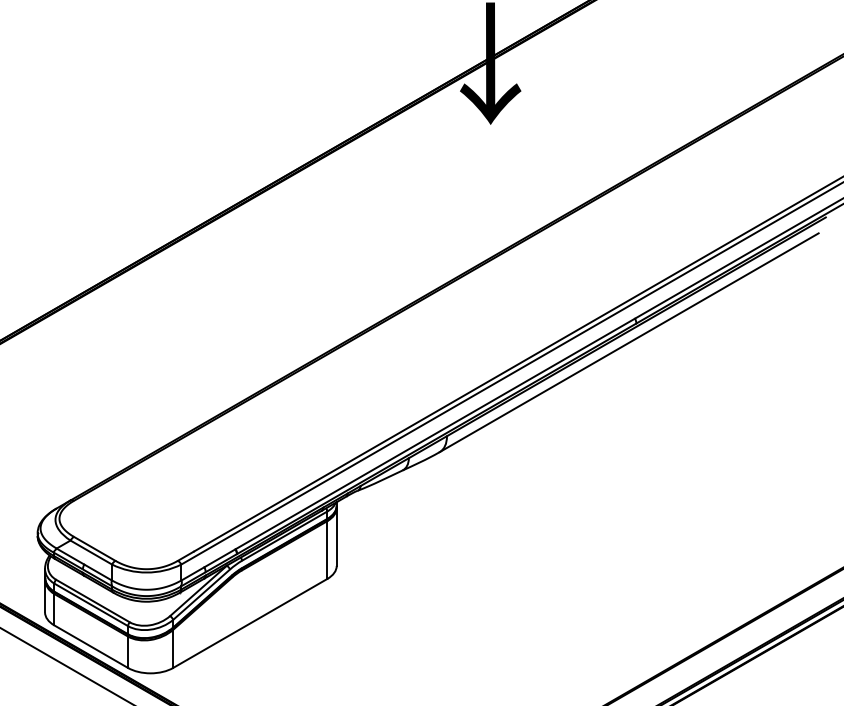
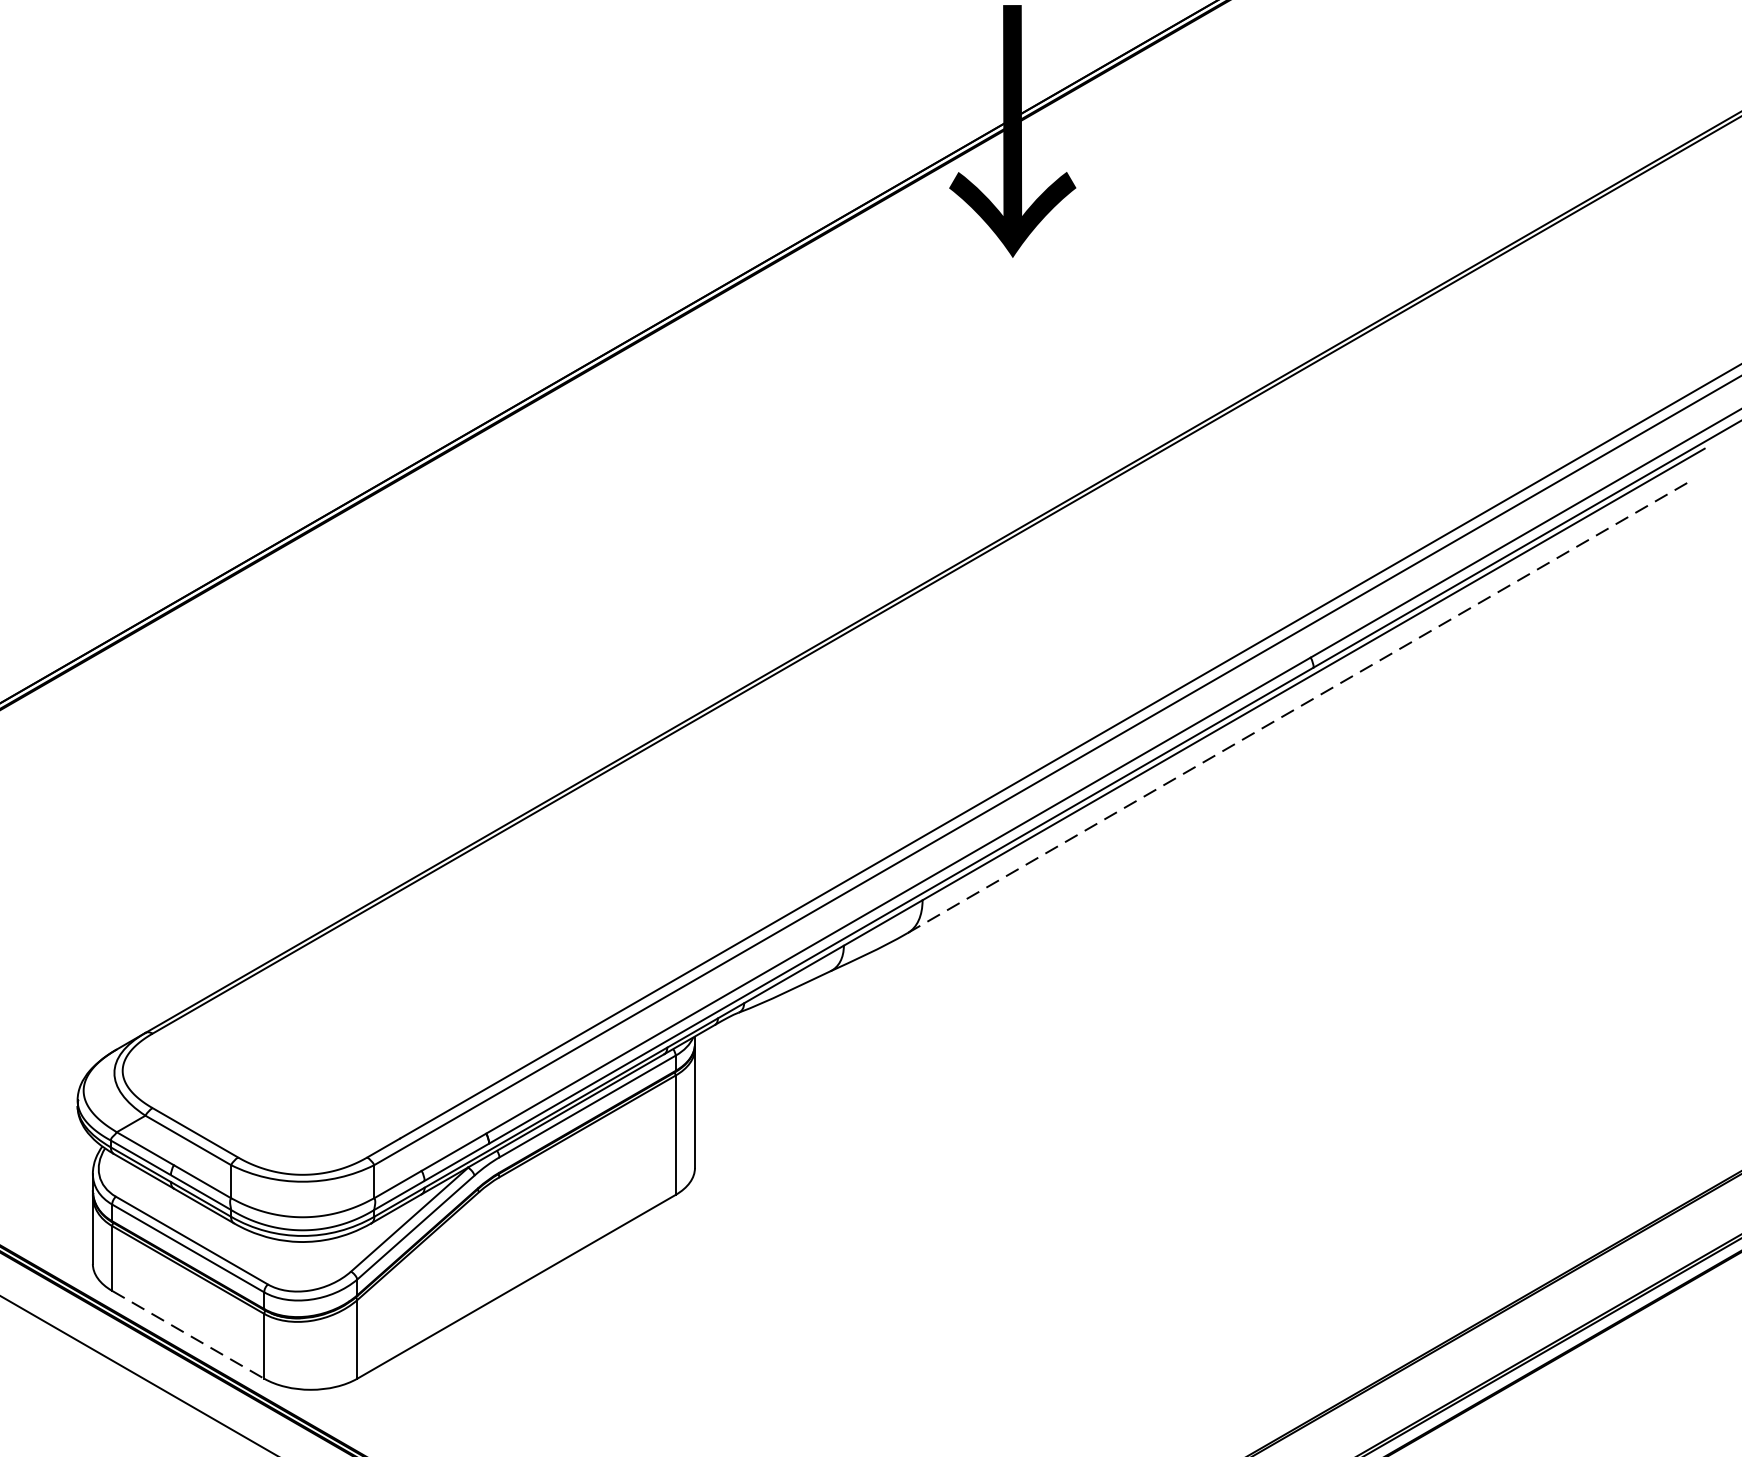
line: (629, 342) -> (1299, 706), solid -> dashed
line: (91, 646) -> (188, 1334), solid -> dashed

